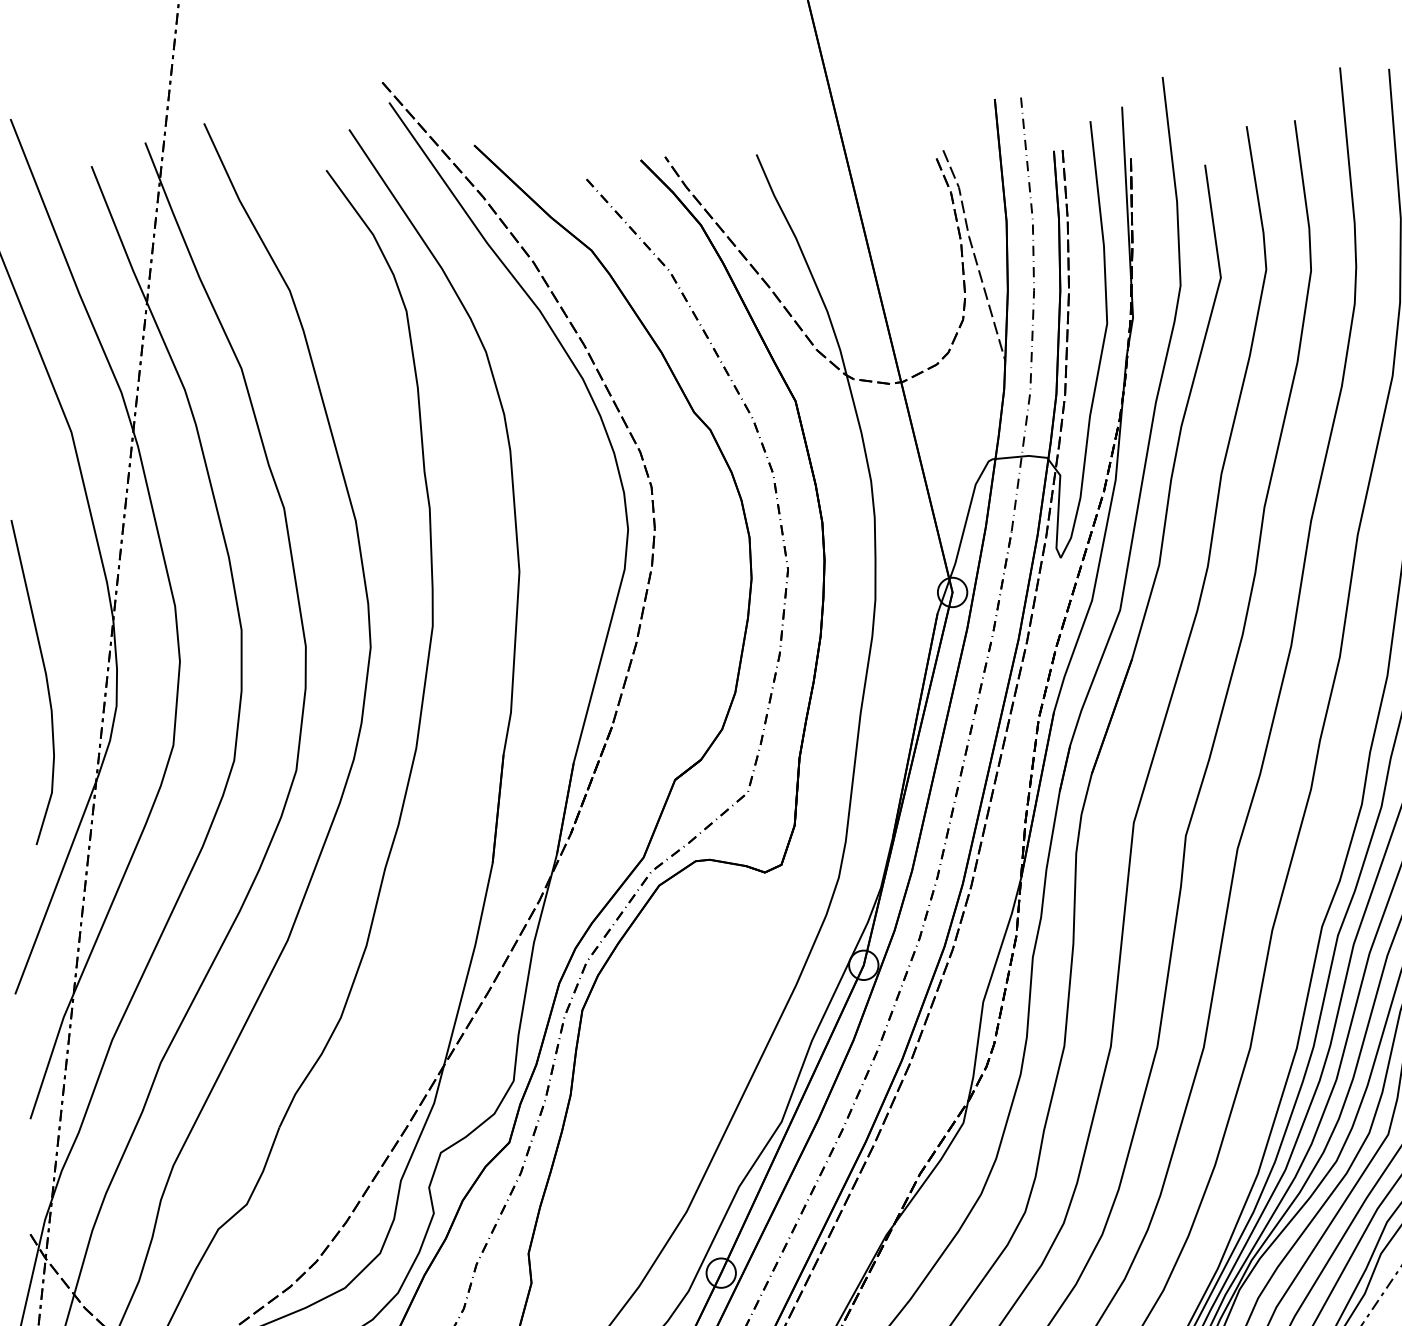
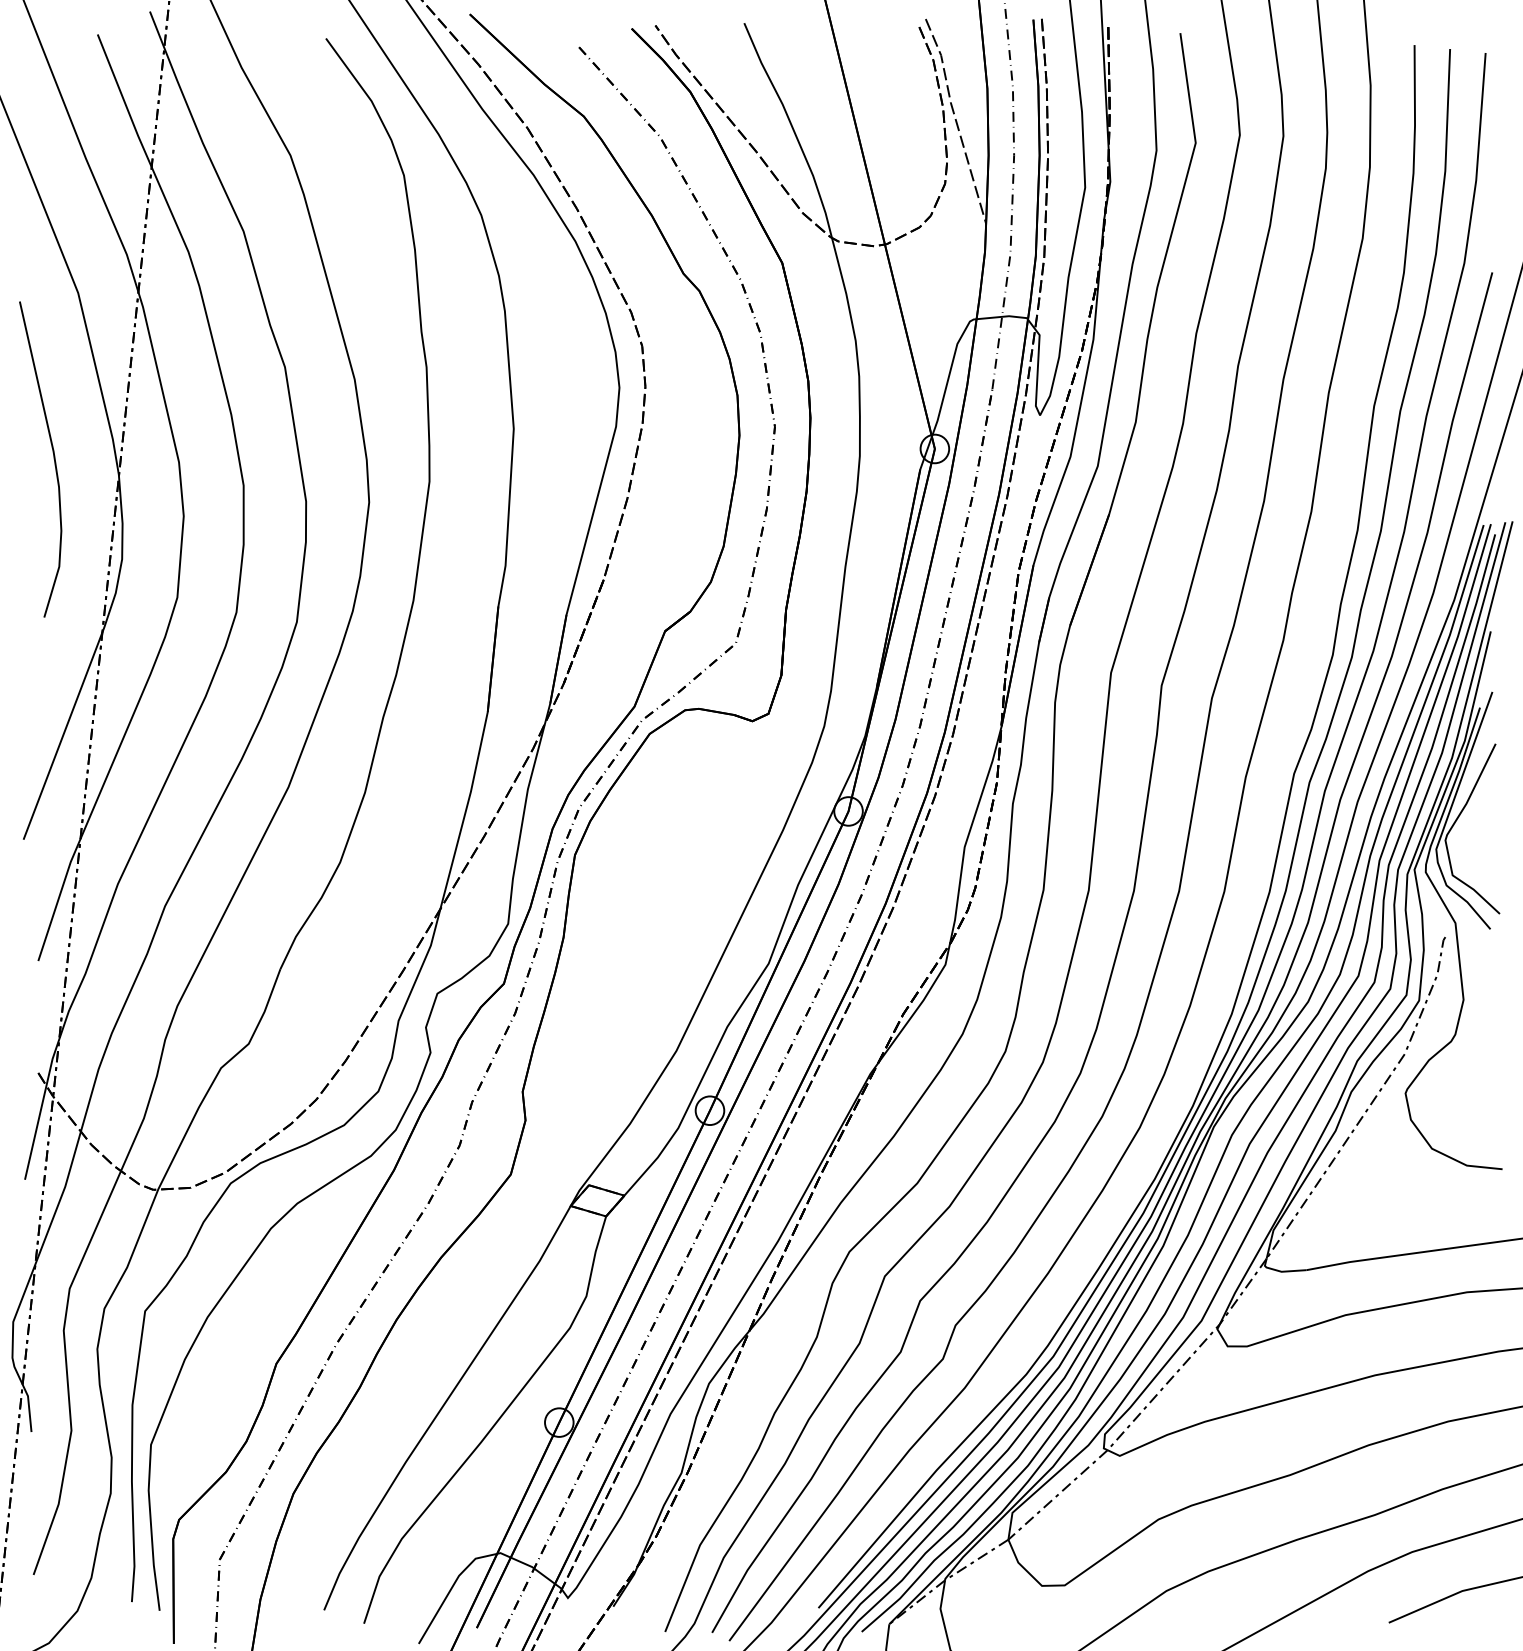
curve: (45, 682) -> (53, 459), moved

